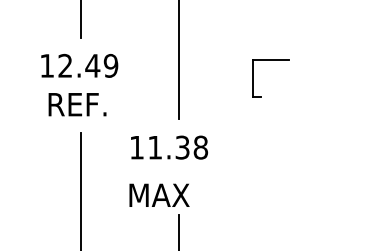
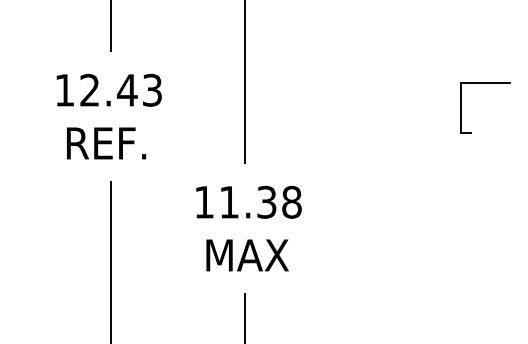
text: (110, 65) -> (151, 89), 12.49 -> 12.43
part: (253, 78) -> (461, 107), moved
text: (169, 147) -> (248, 202), moved
text: (159, 194) -> (247, 254), moved

